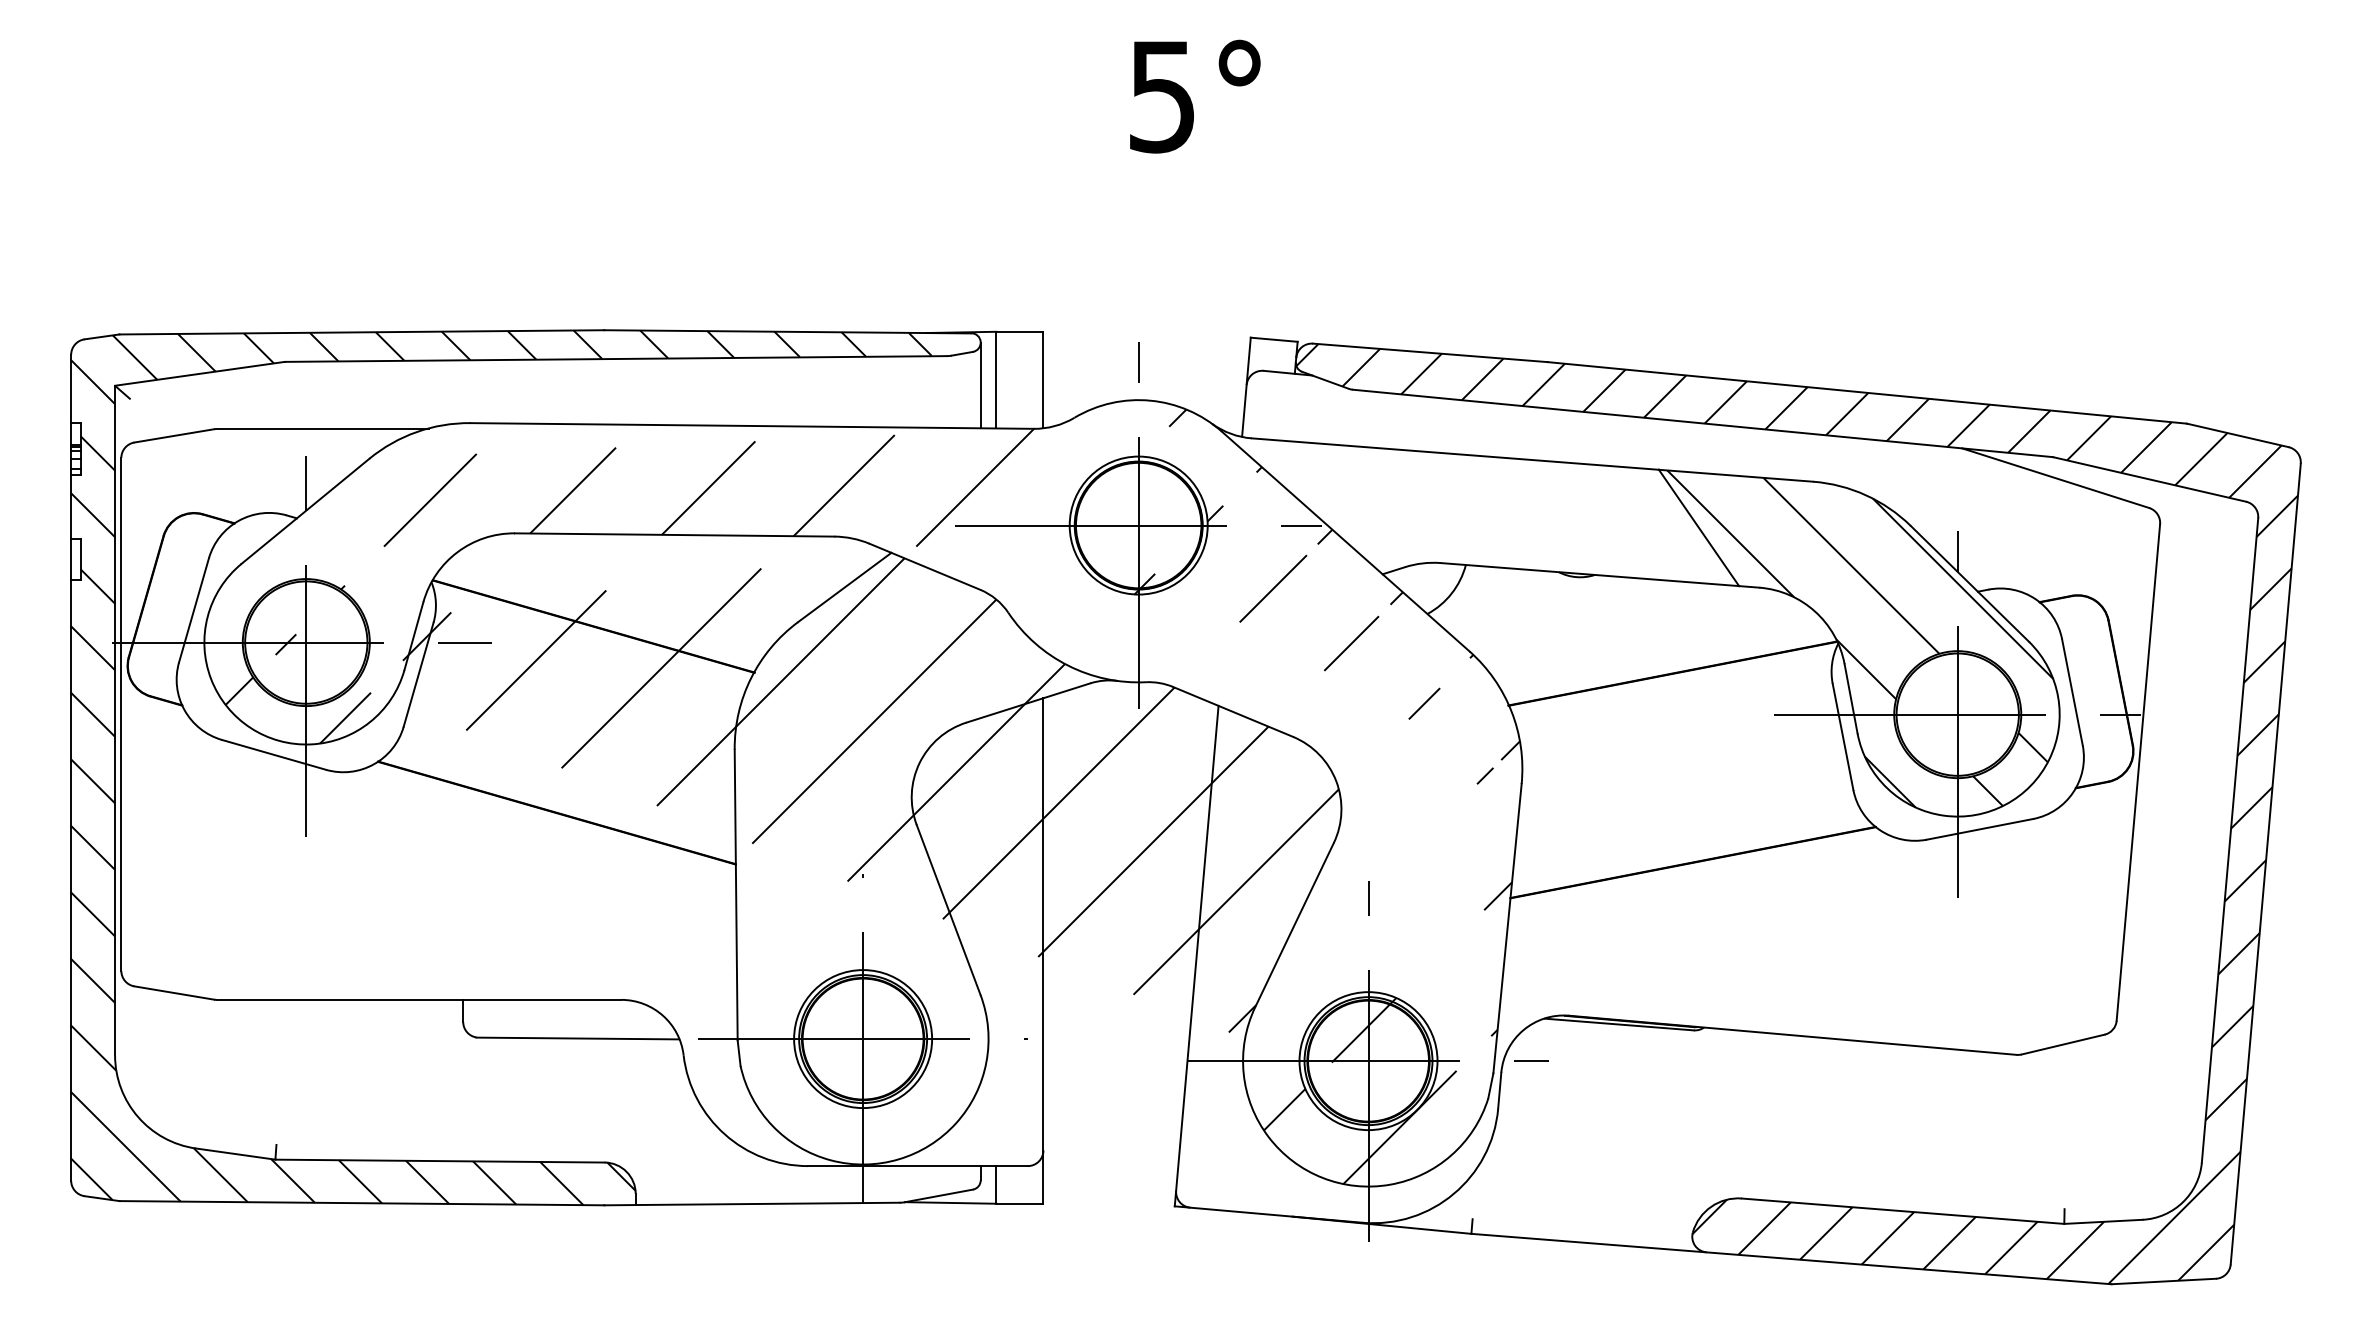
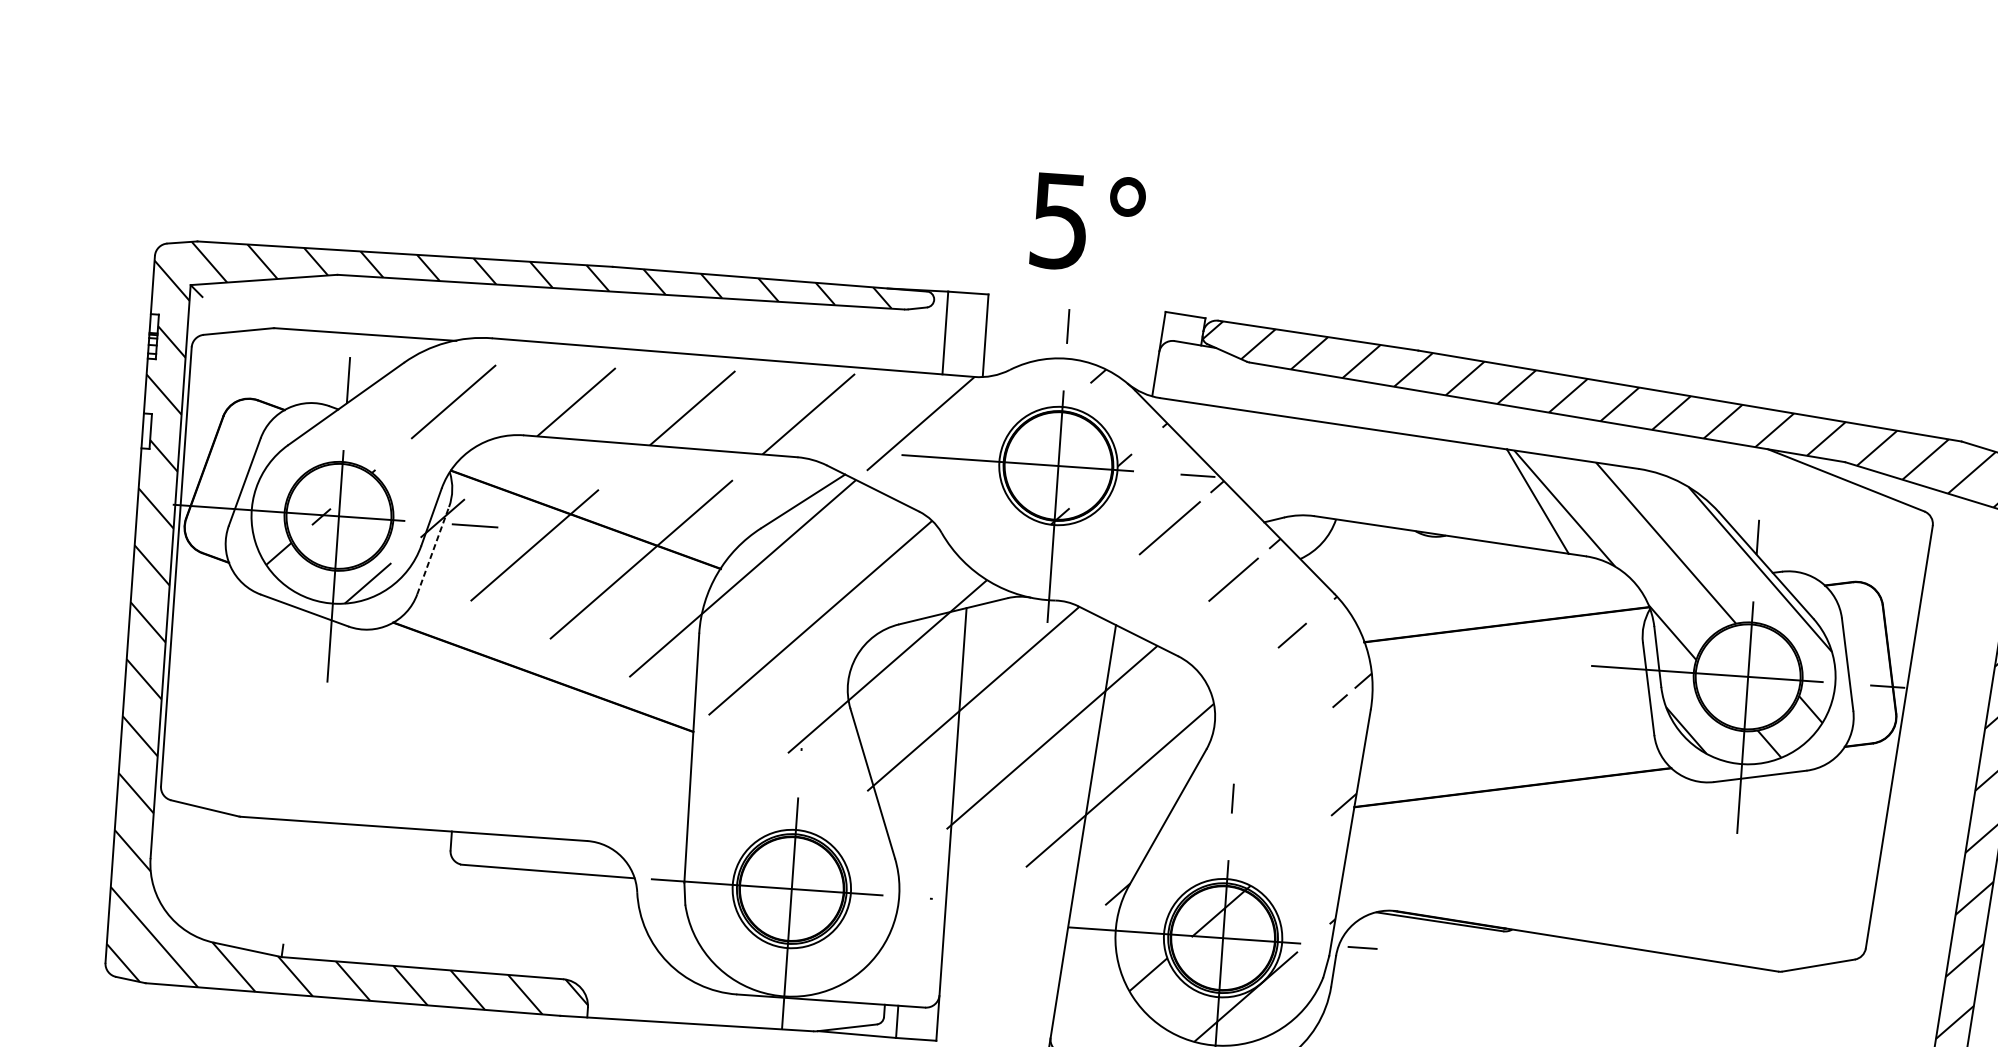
text: (1195, 96) -> (1088, 222), moved
line: (980, 385) -> (931, 336), removed
line: (418, 674) -> (433, 550), solid -> dashed

